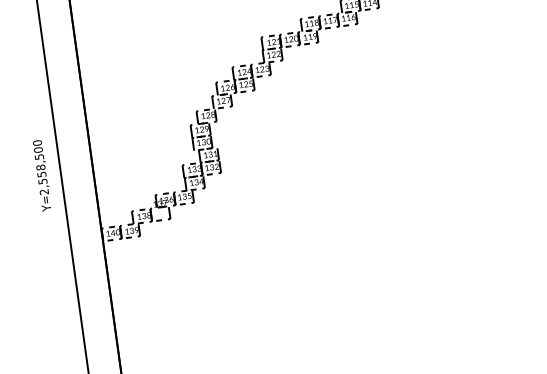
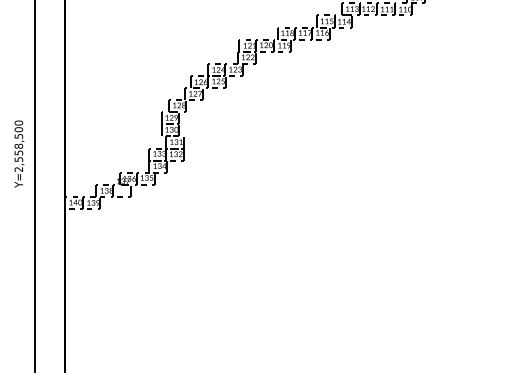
text: (42, 175) -> (19, 153), moved

